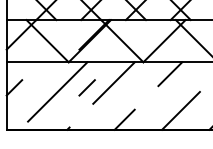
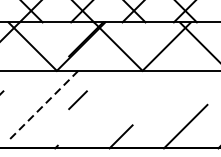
line: (170, 74) -> (173, 84), removed
line: (113, 82) -> (108, 94), removed
line: (57, 91) -> (43, 104), solid -> dashed

